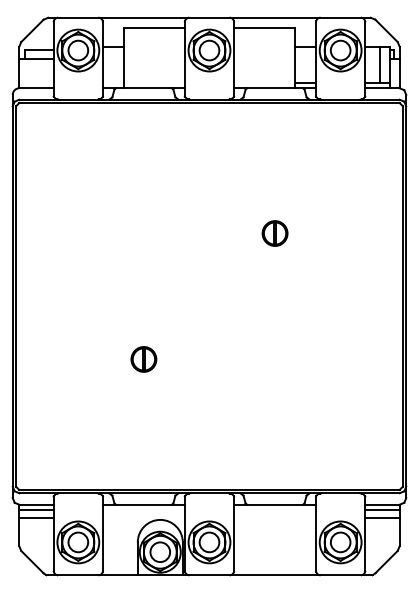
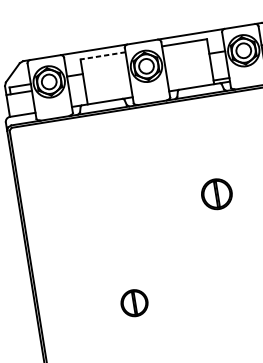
line: (154, 27) -> (102, 55), solid -> dashed
part: (274, 233) -> (216, 194), size x1.6
part: (143, 359) -> (134, 303), size x1.4

